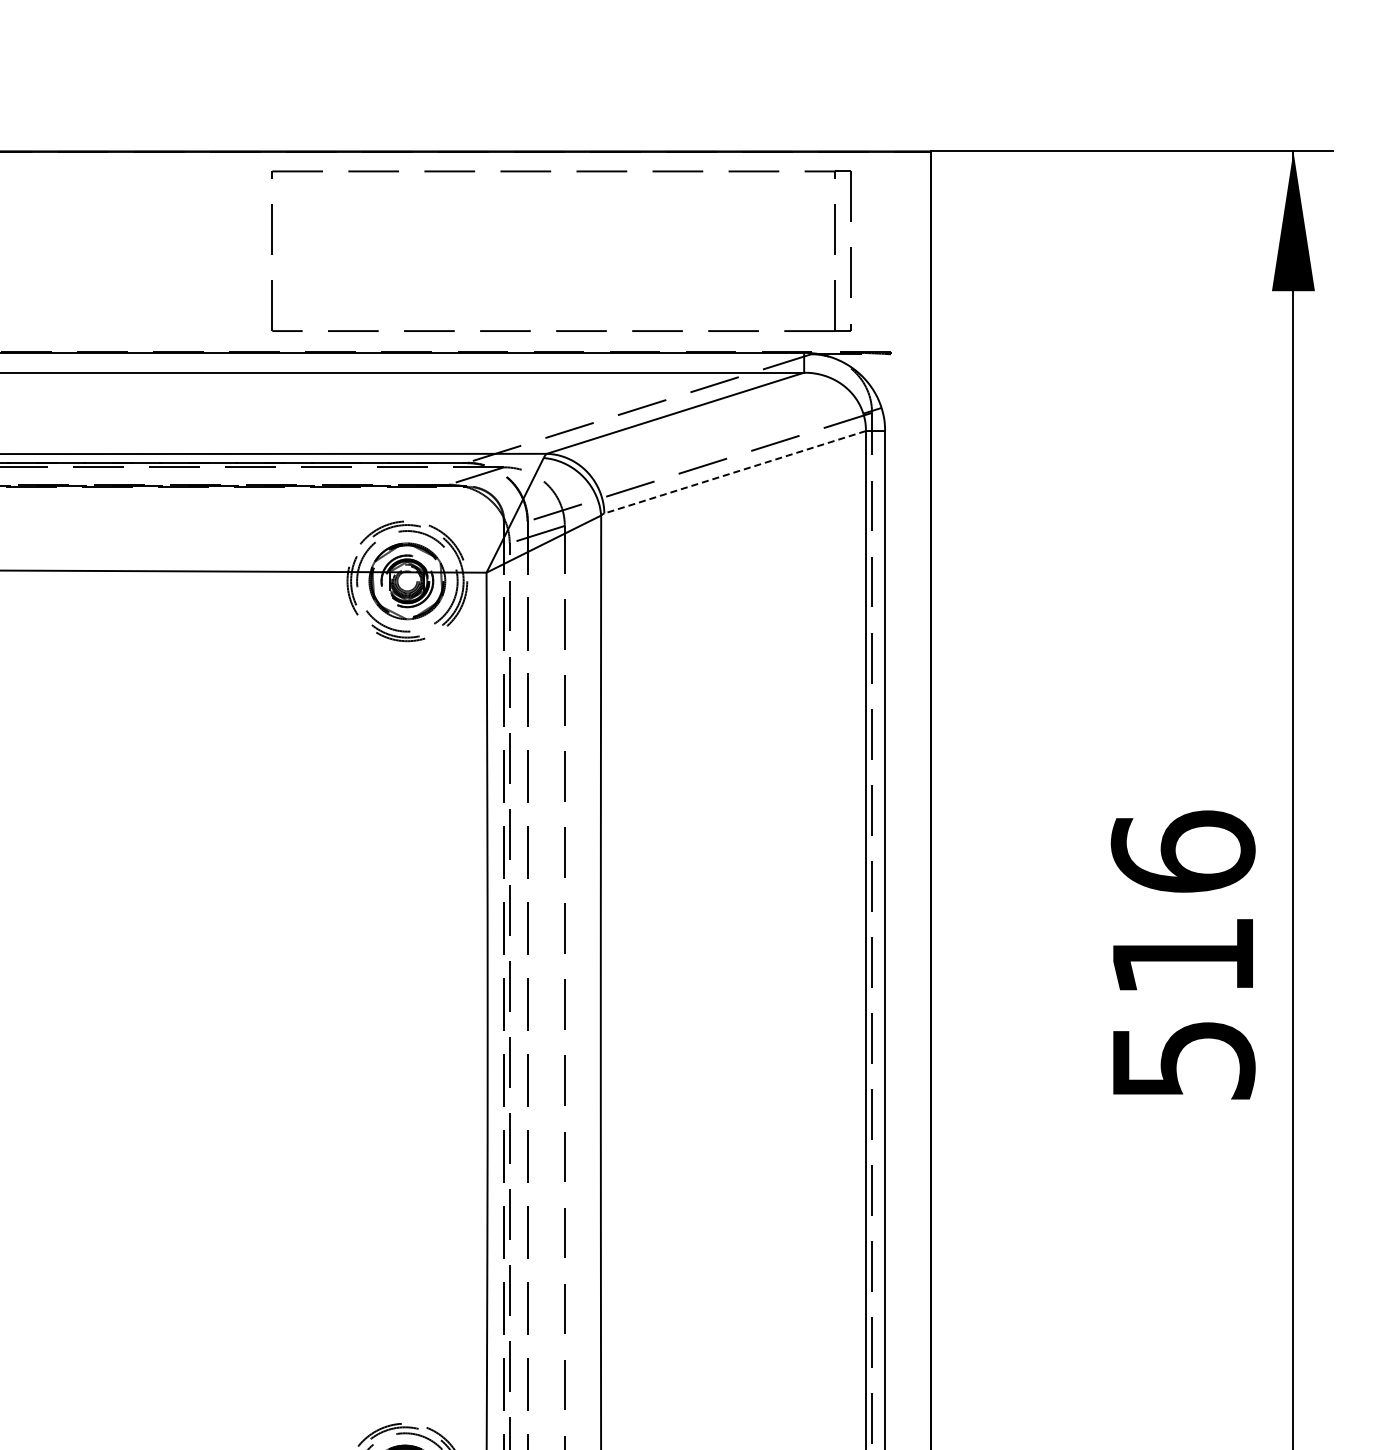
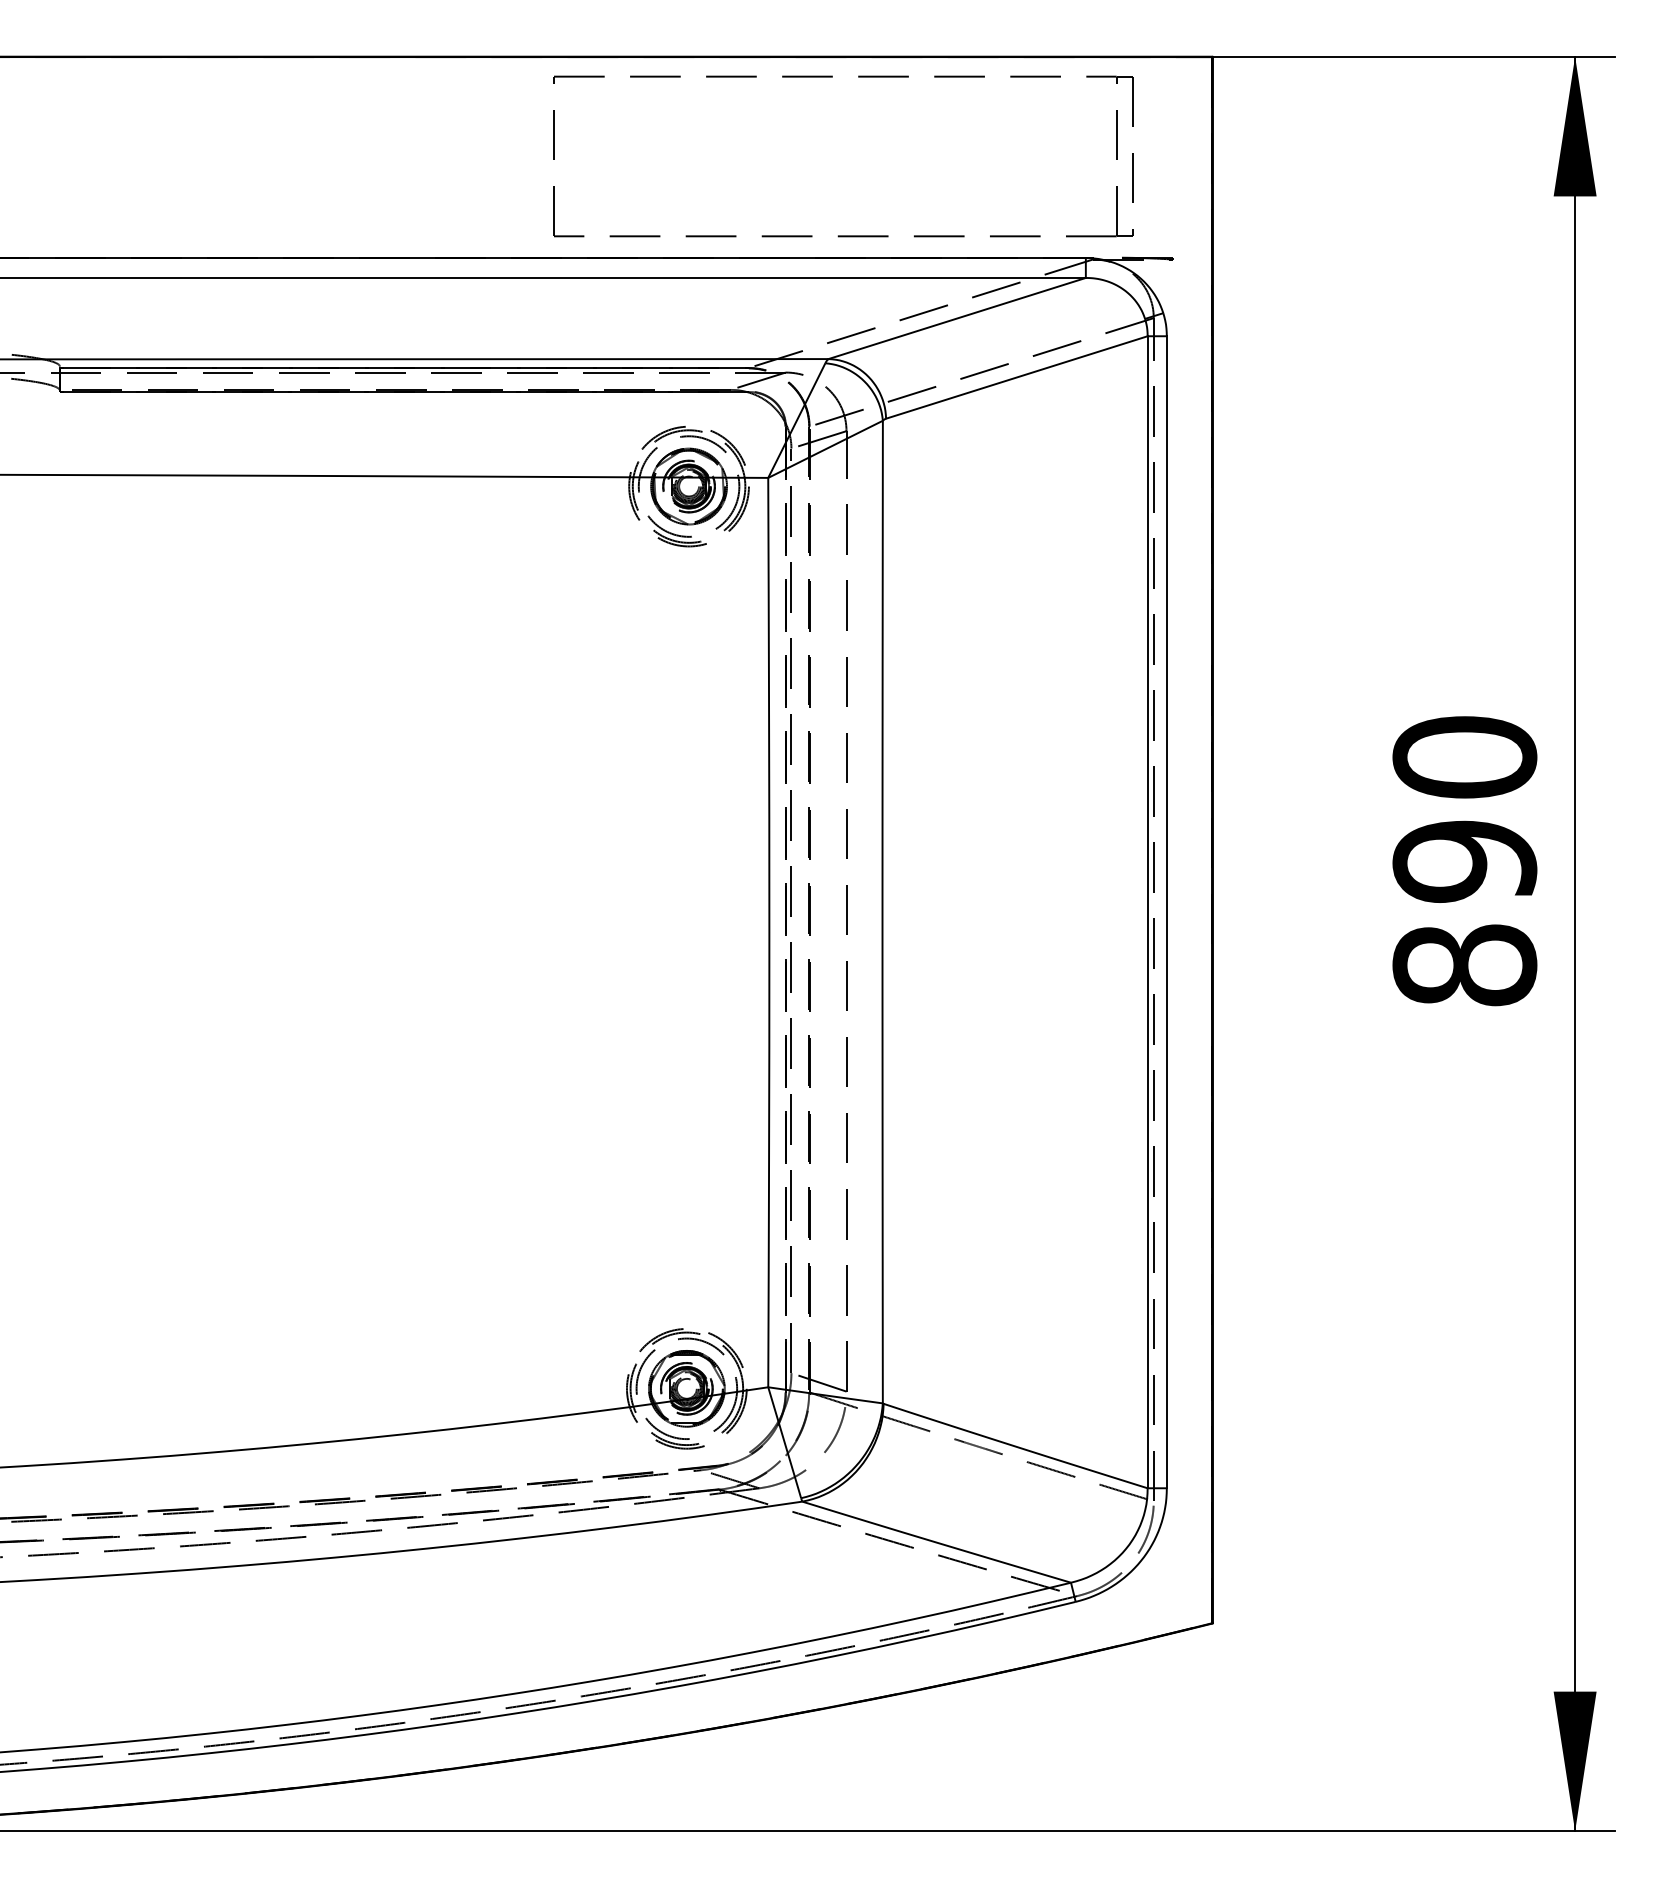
line: (734, 472) -> (1016, 377), dashed -> solid
text: (1182, 955) -> (1464, 860), 516 -> 890

